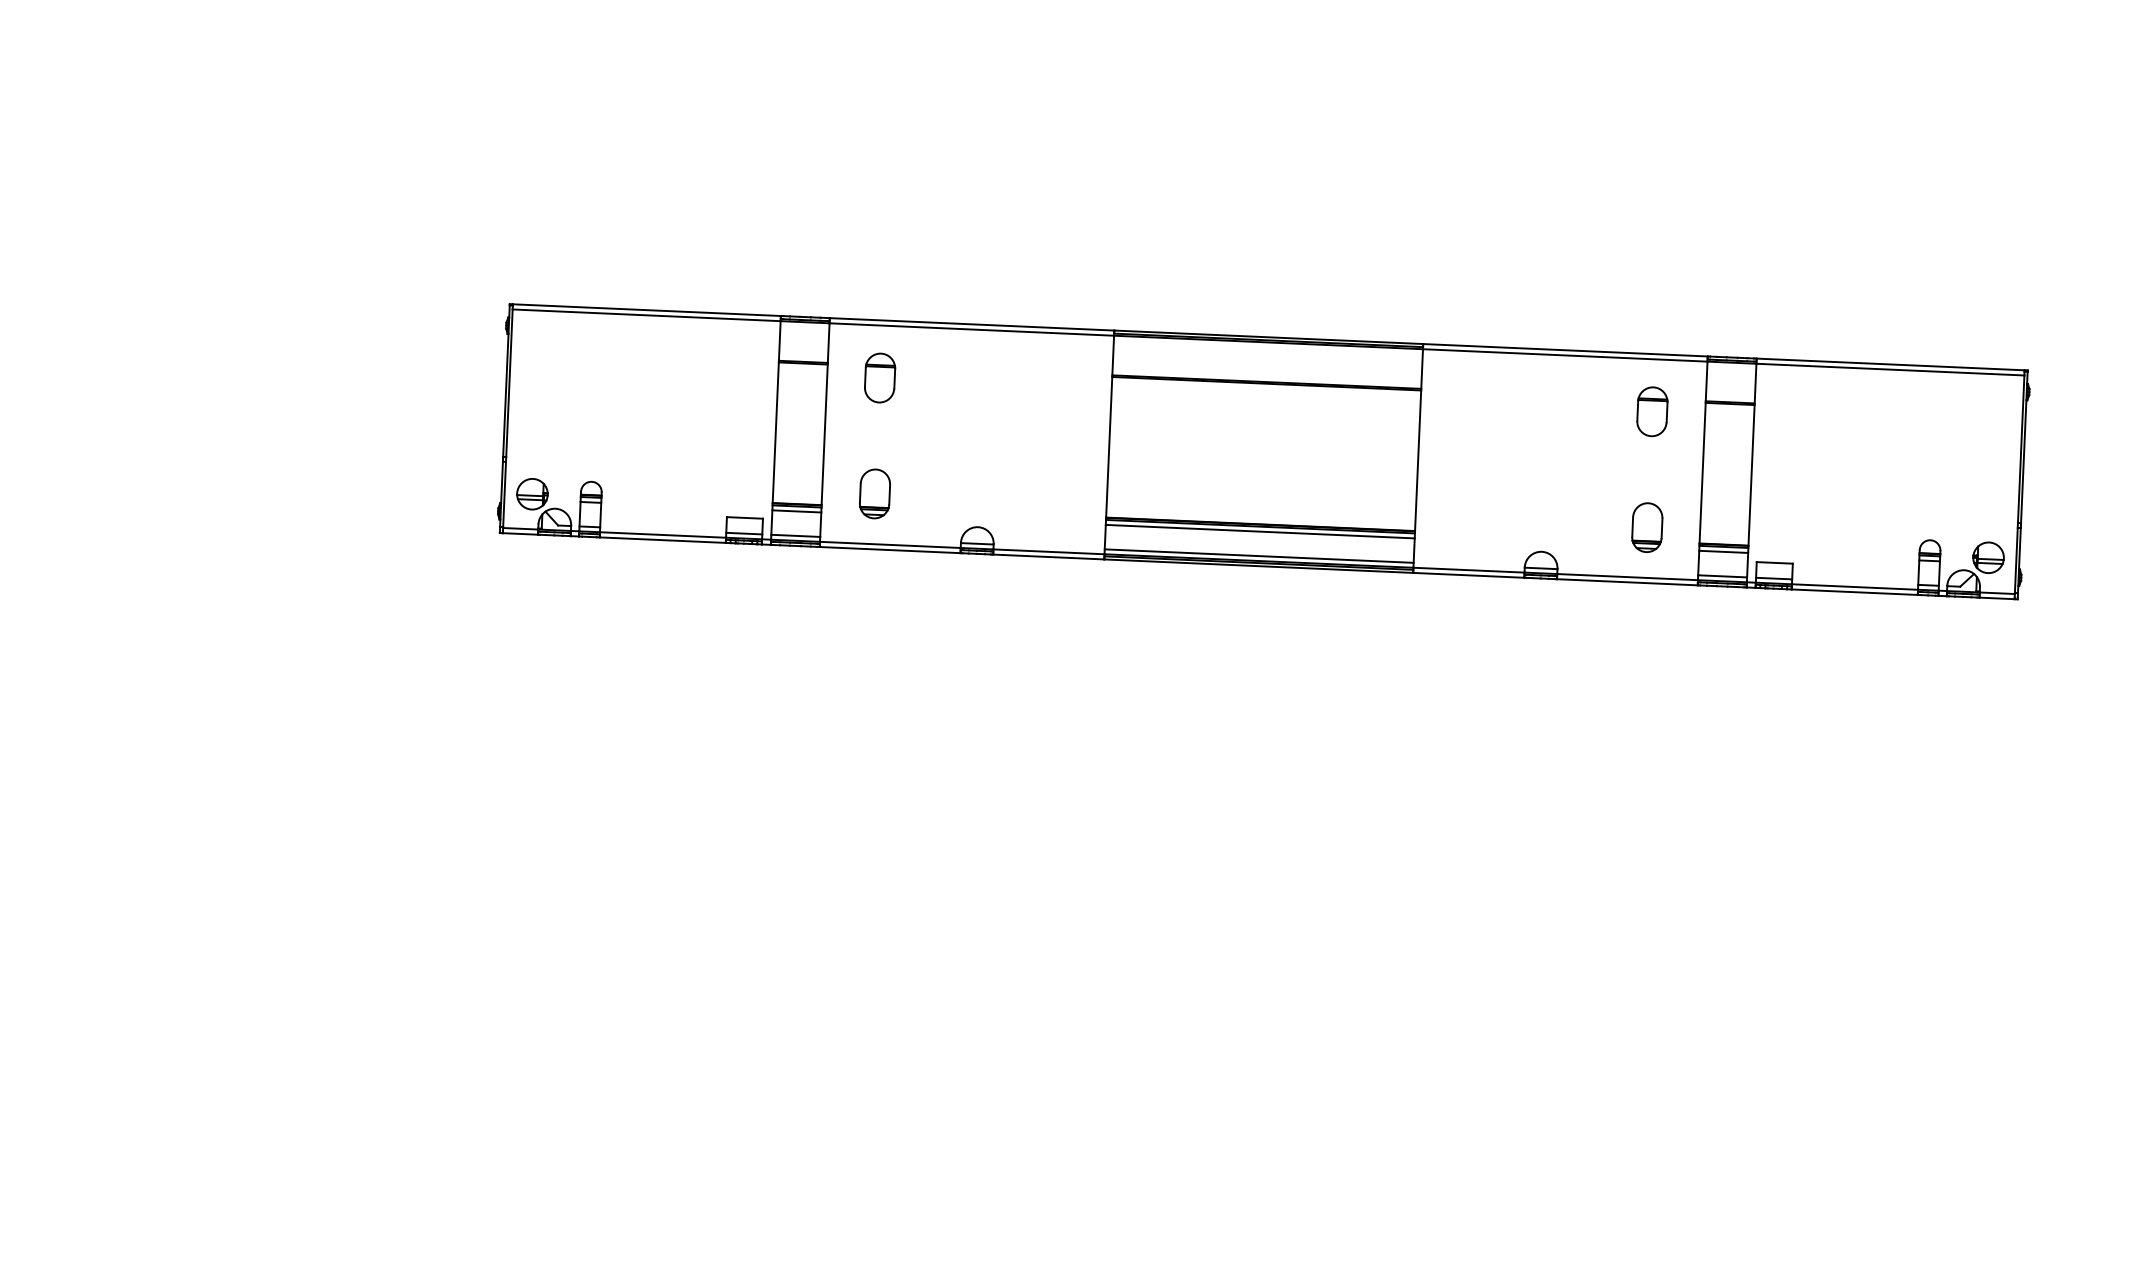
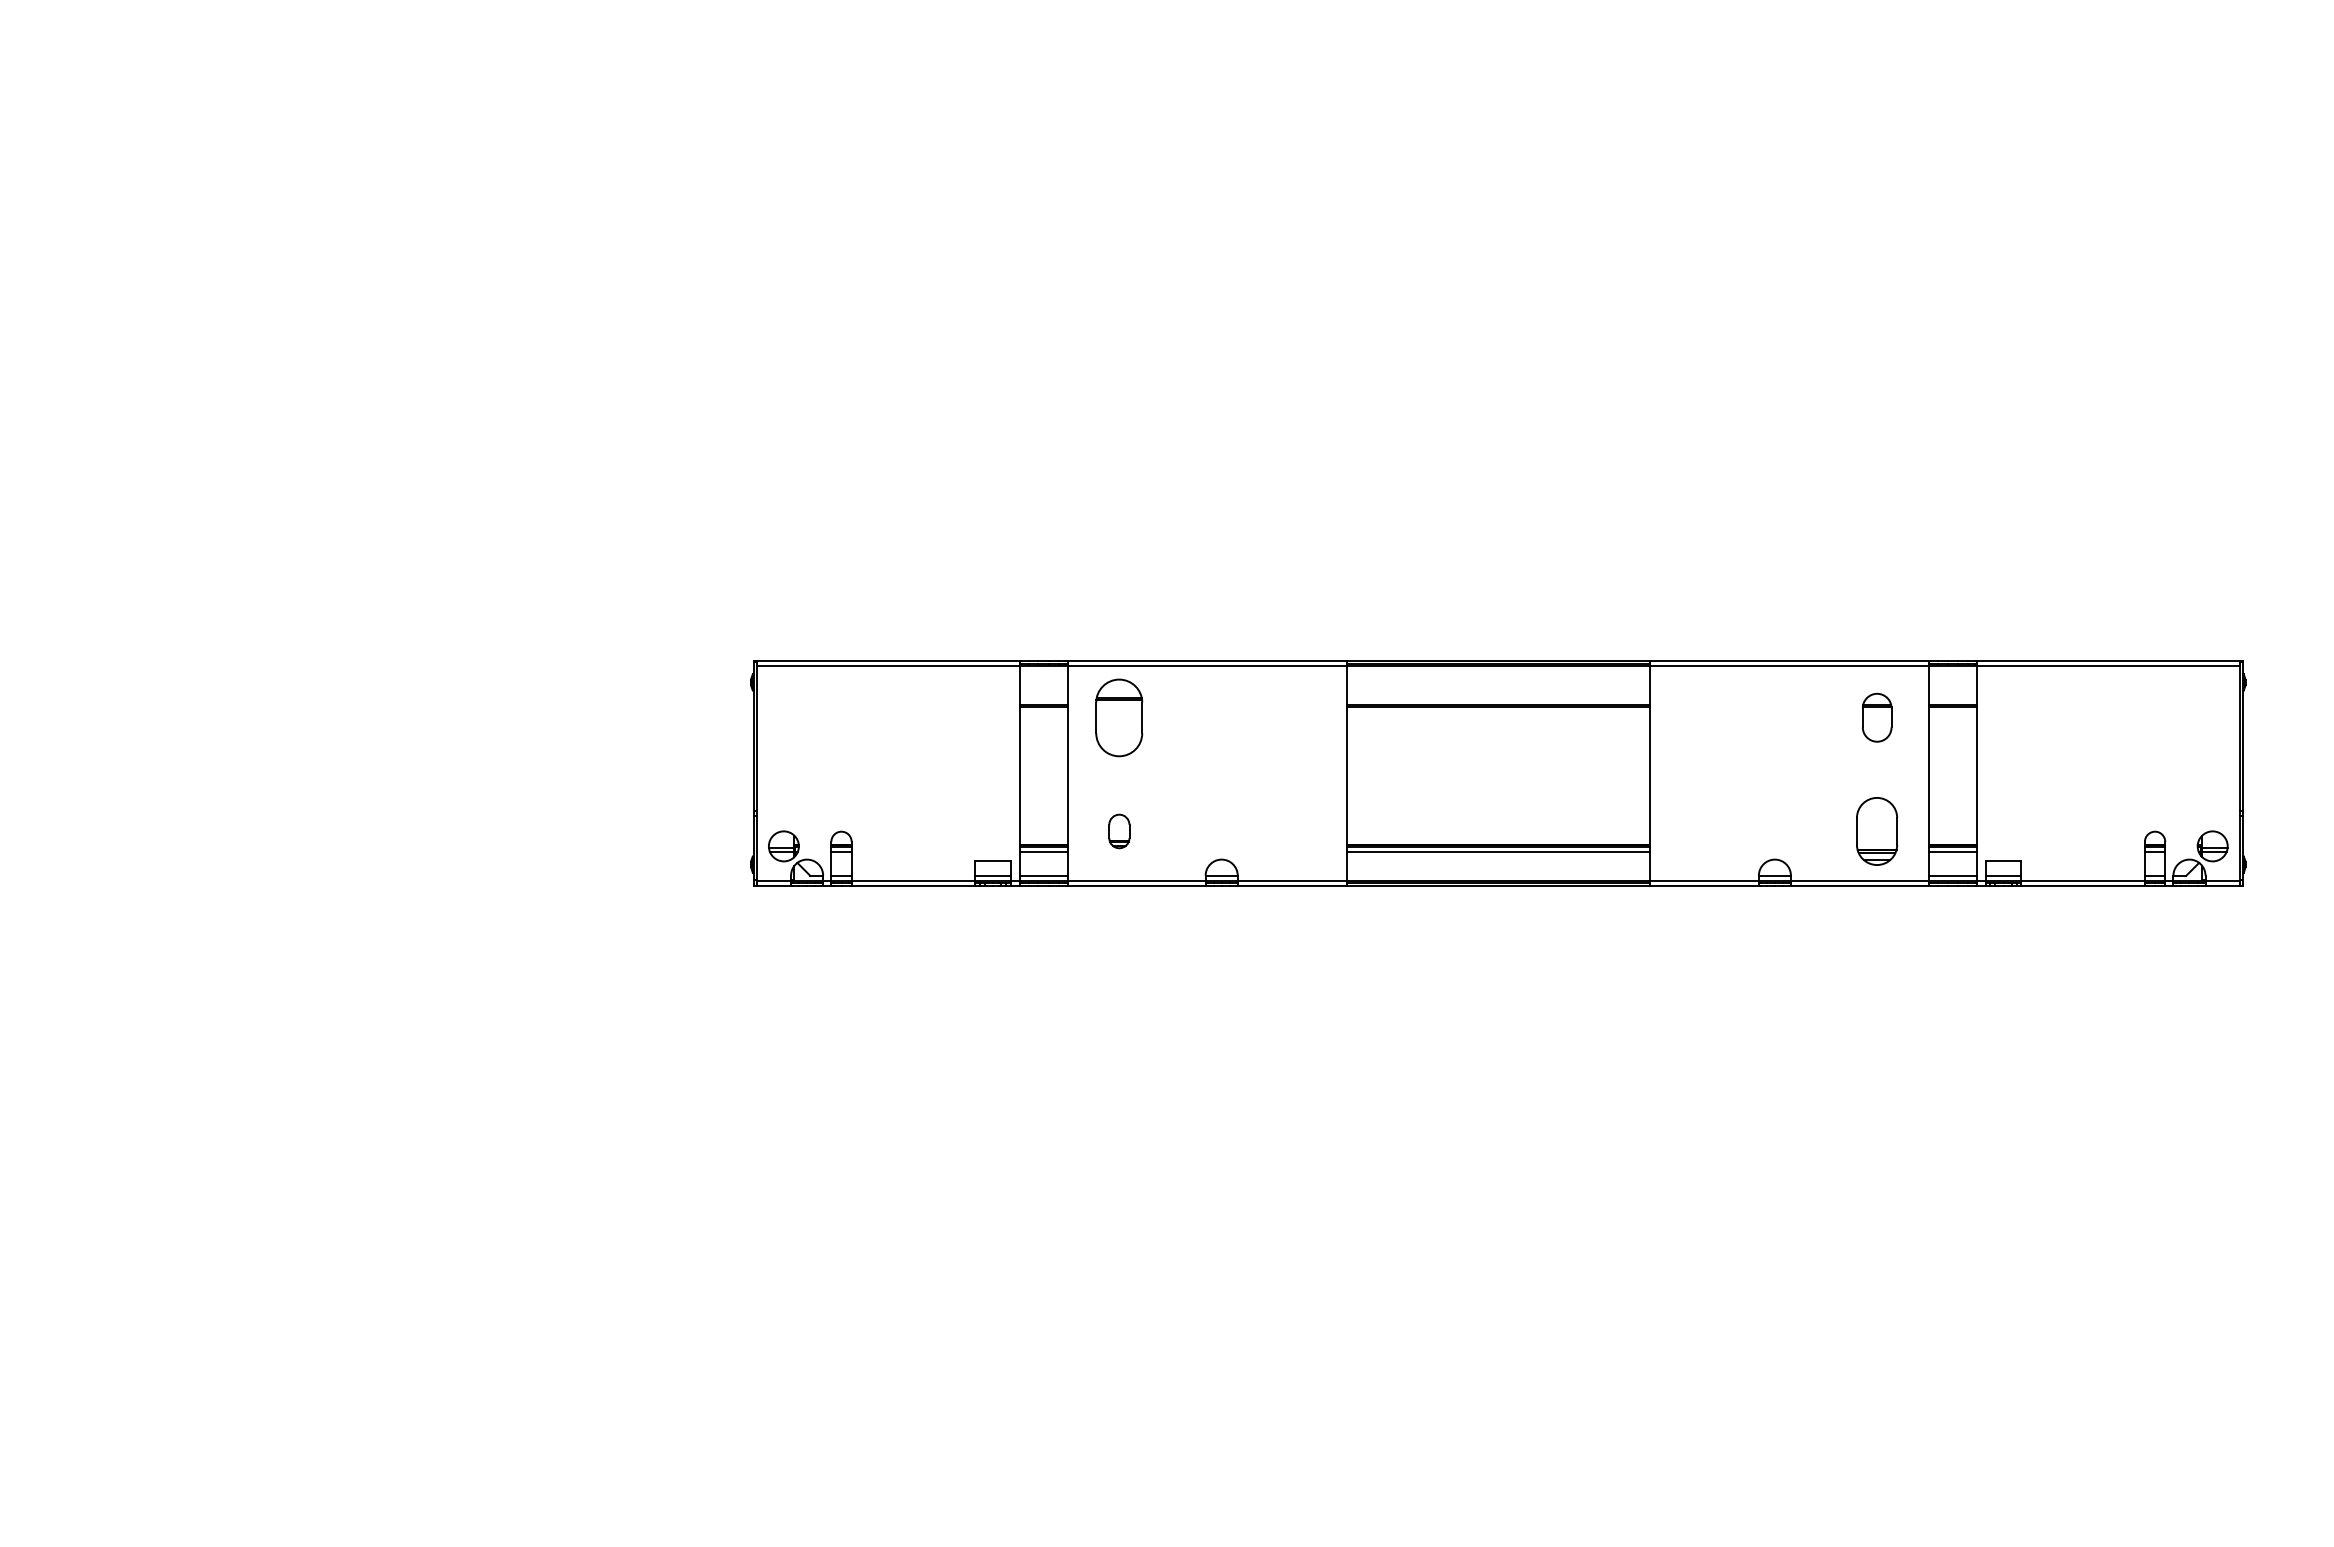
part: (880, 377) -> (1119, 717), size x1.6
part: (875, 493) -> (1119, 831), size x0.7
part: (1647, 527) -> (1877, 831), size x1.4
line: (1258, 555) -> (1497, 875), removed

